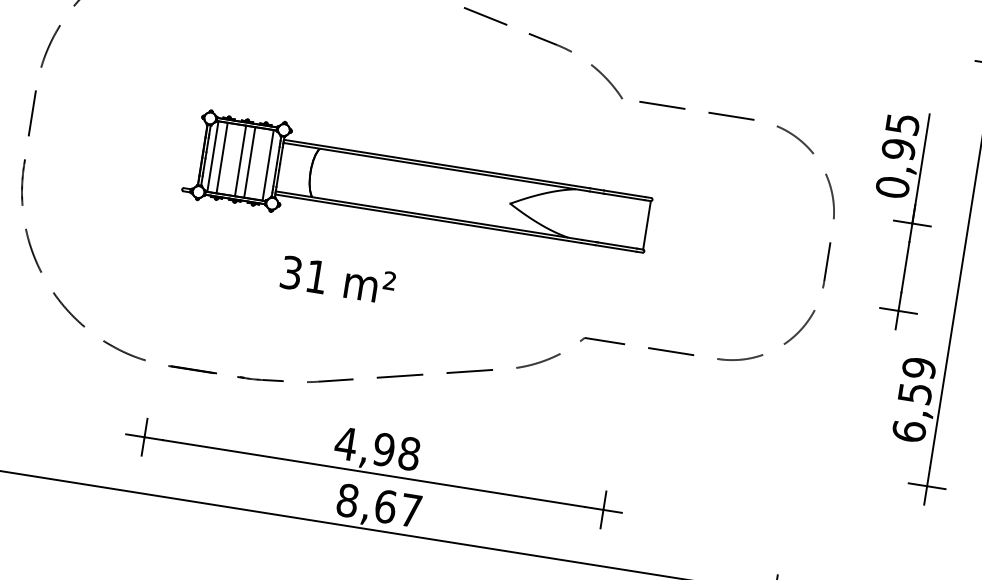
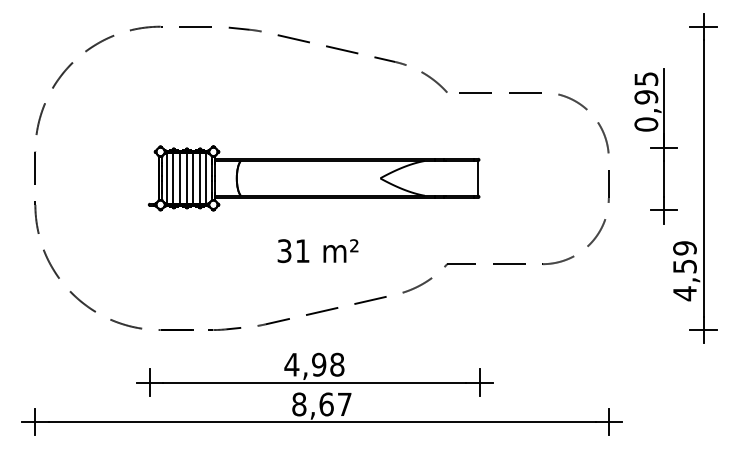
line: (230, 159) -> (179, 178), added
line: (258, 164) -> (199, 178), added
text: (337, 280) -> (317, 251), moved
text: (908, 431) -> (684, 293), 6,59 -> 4,59

